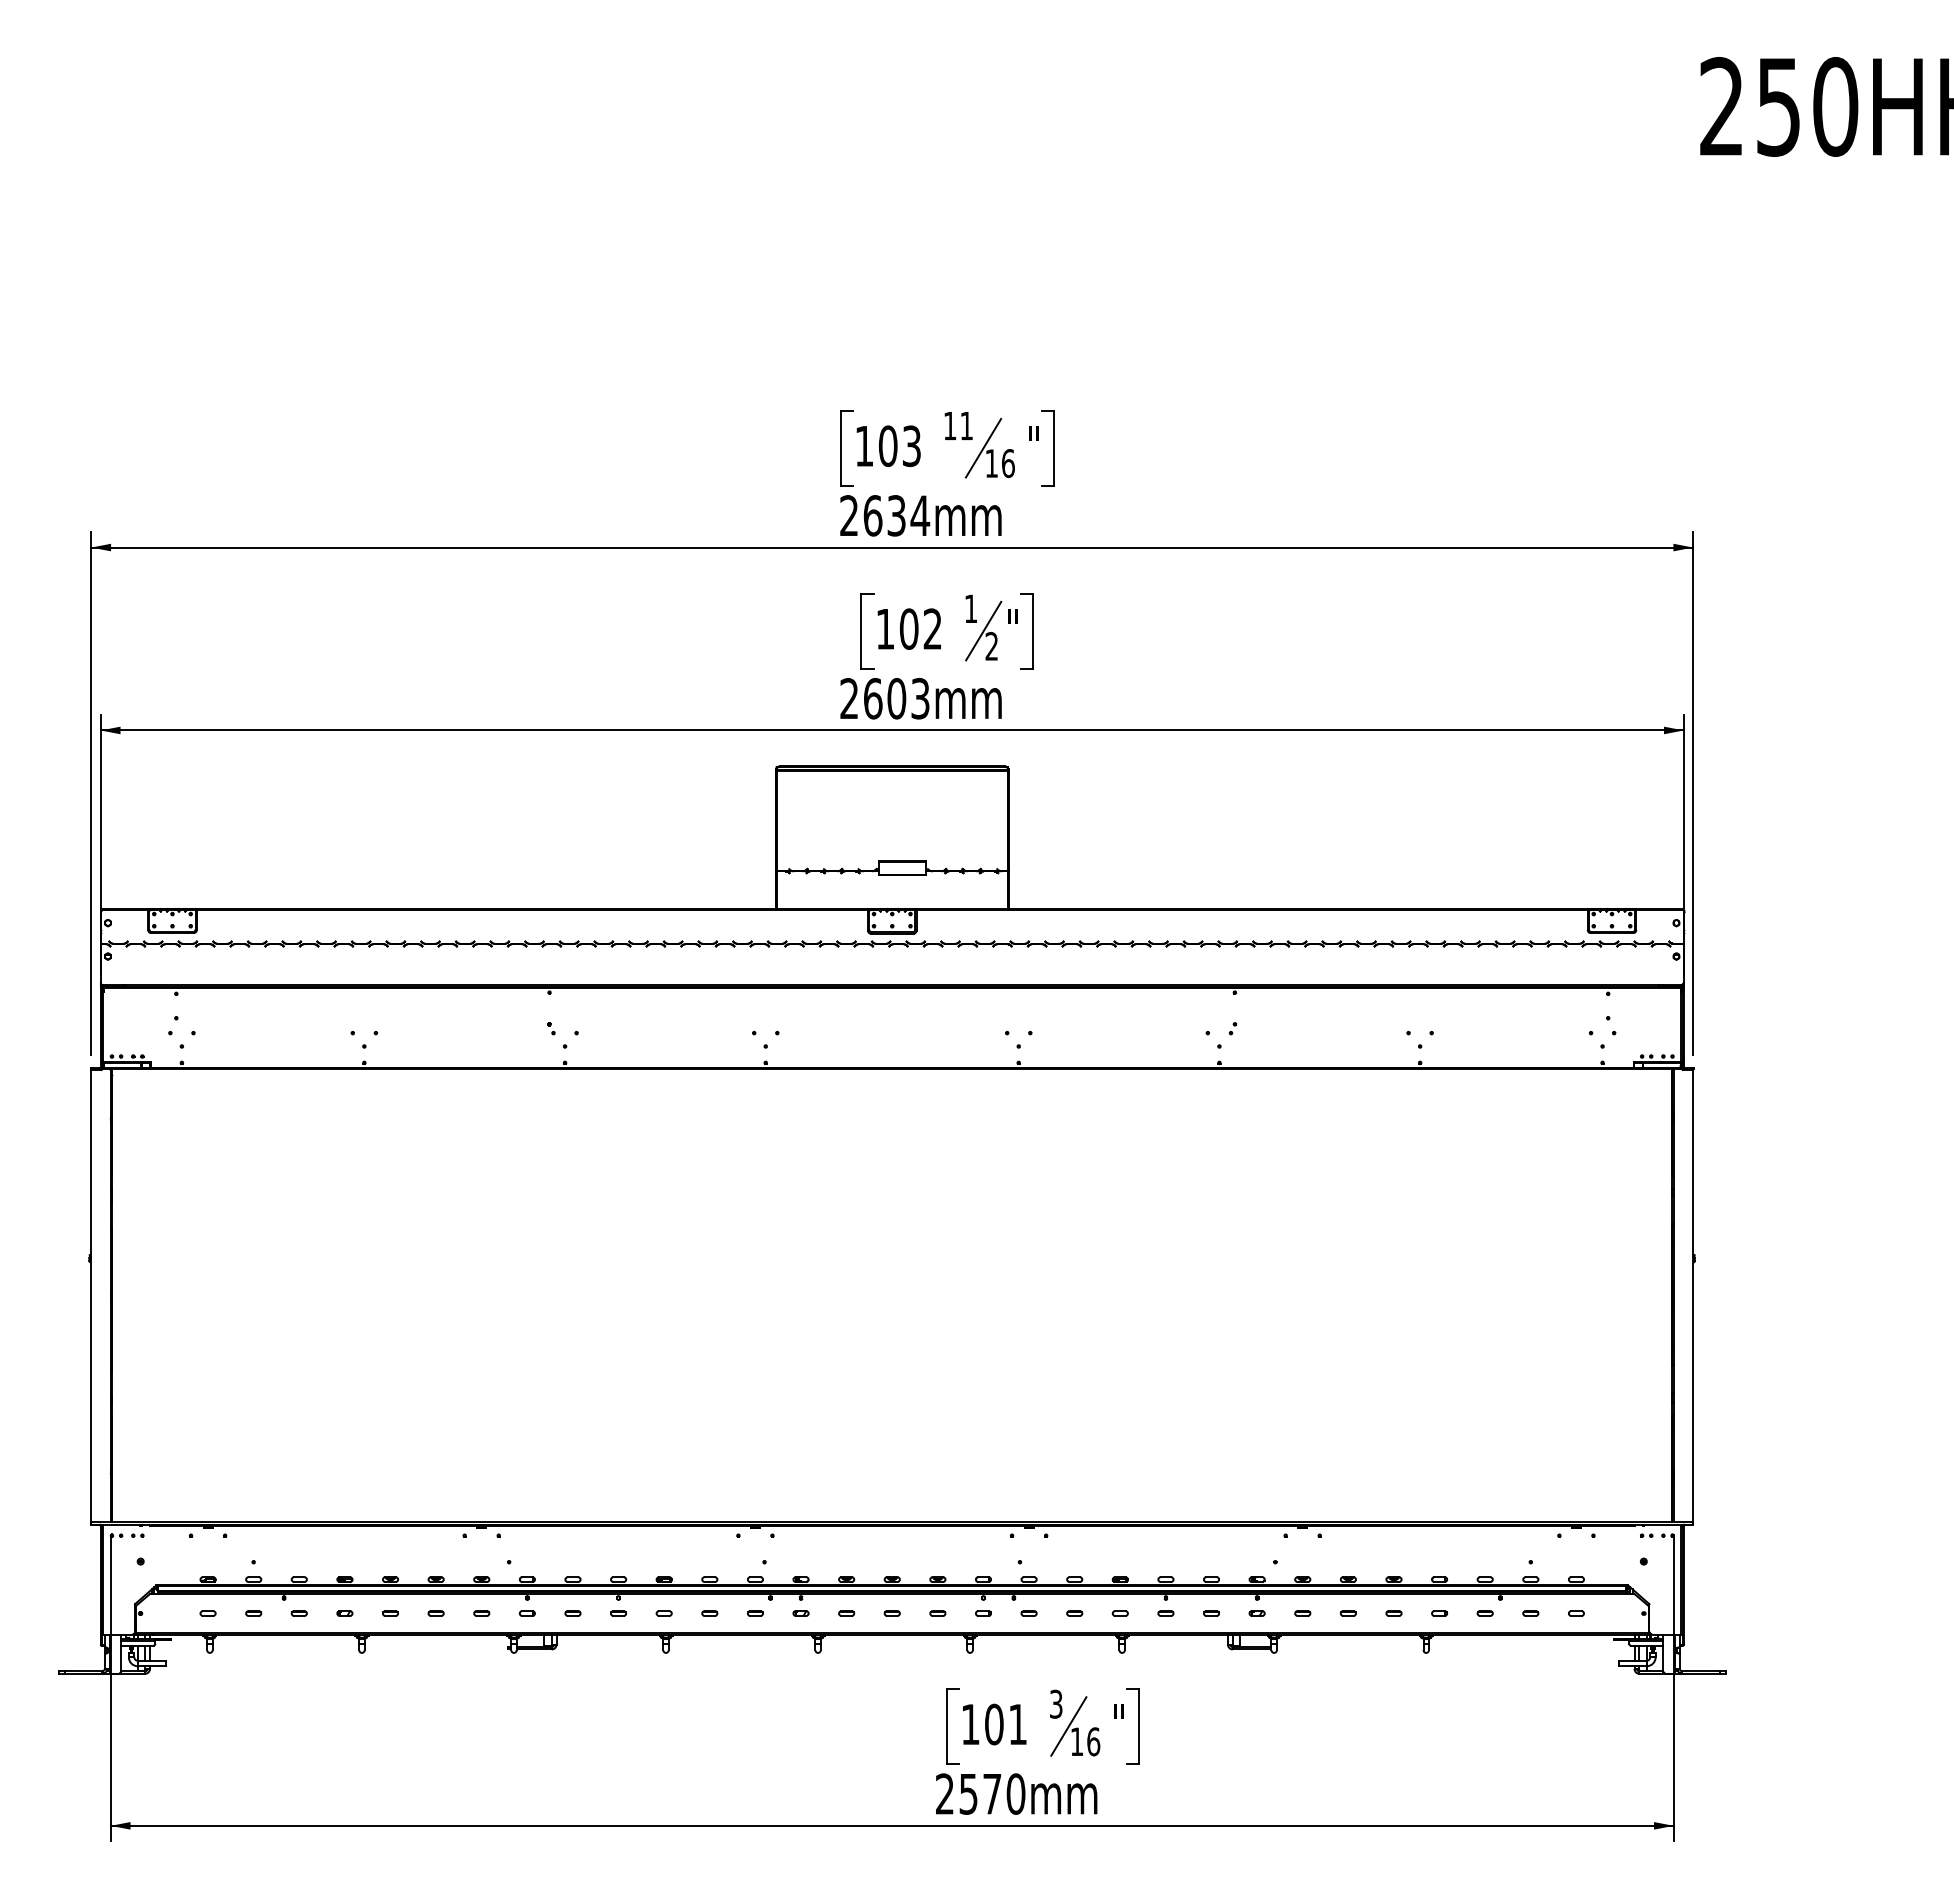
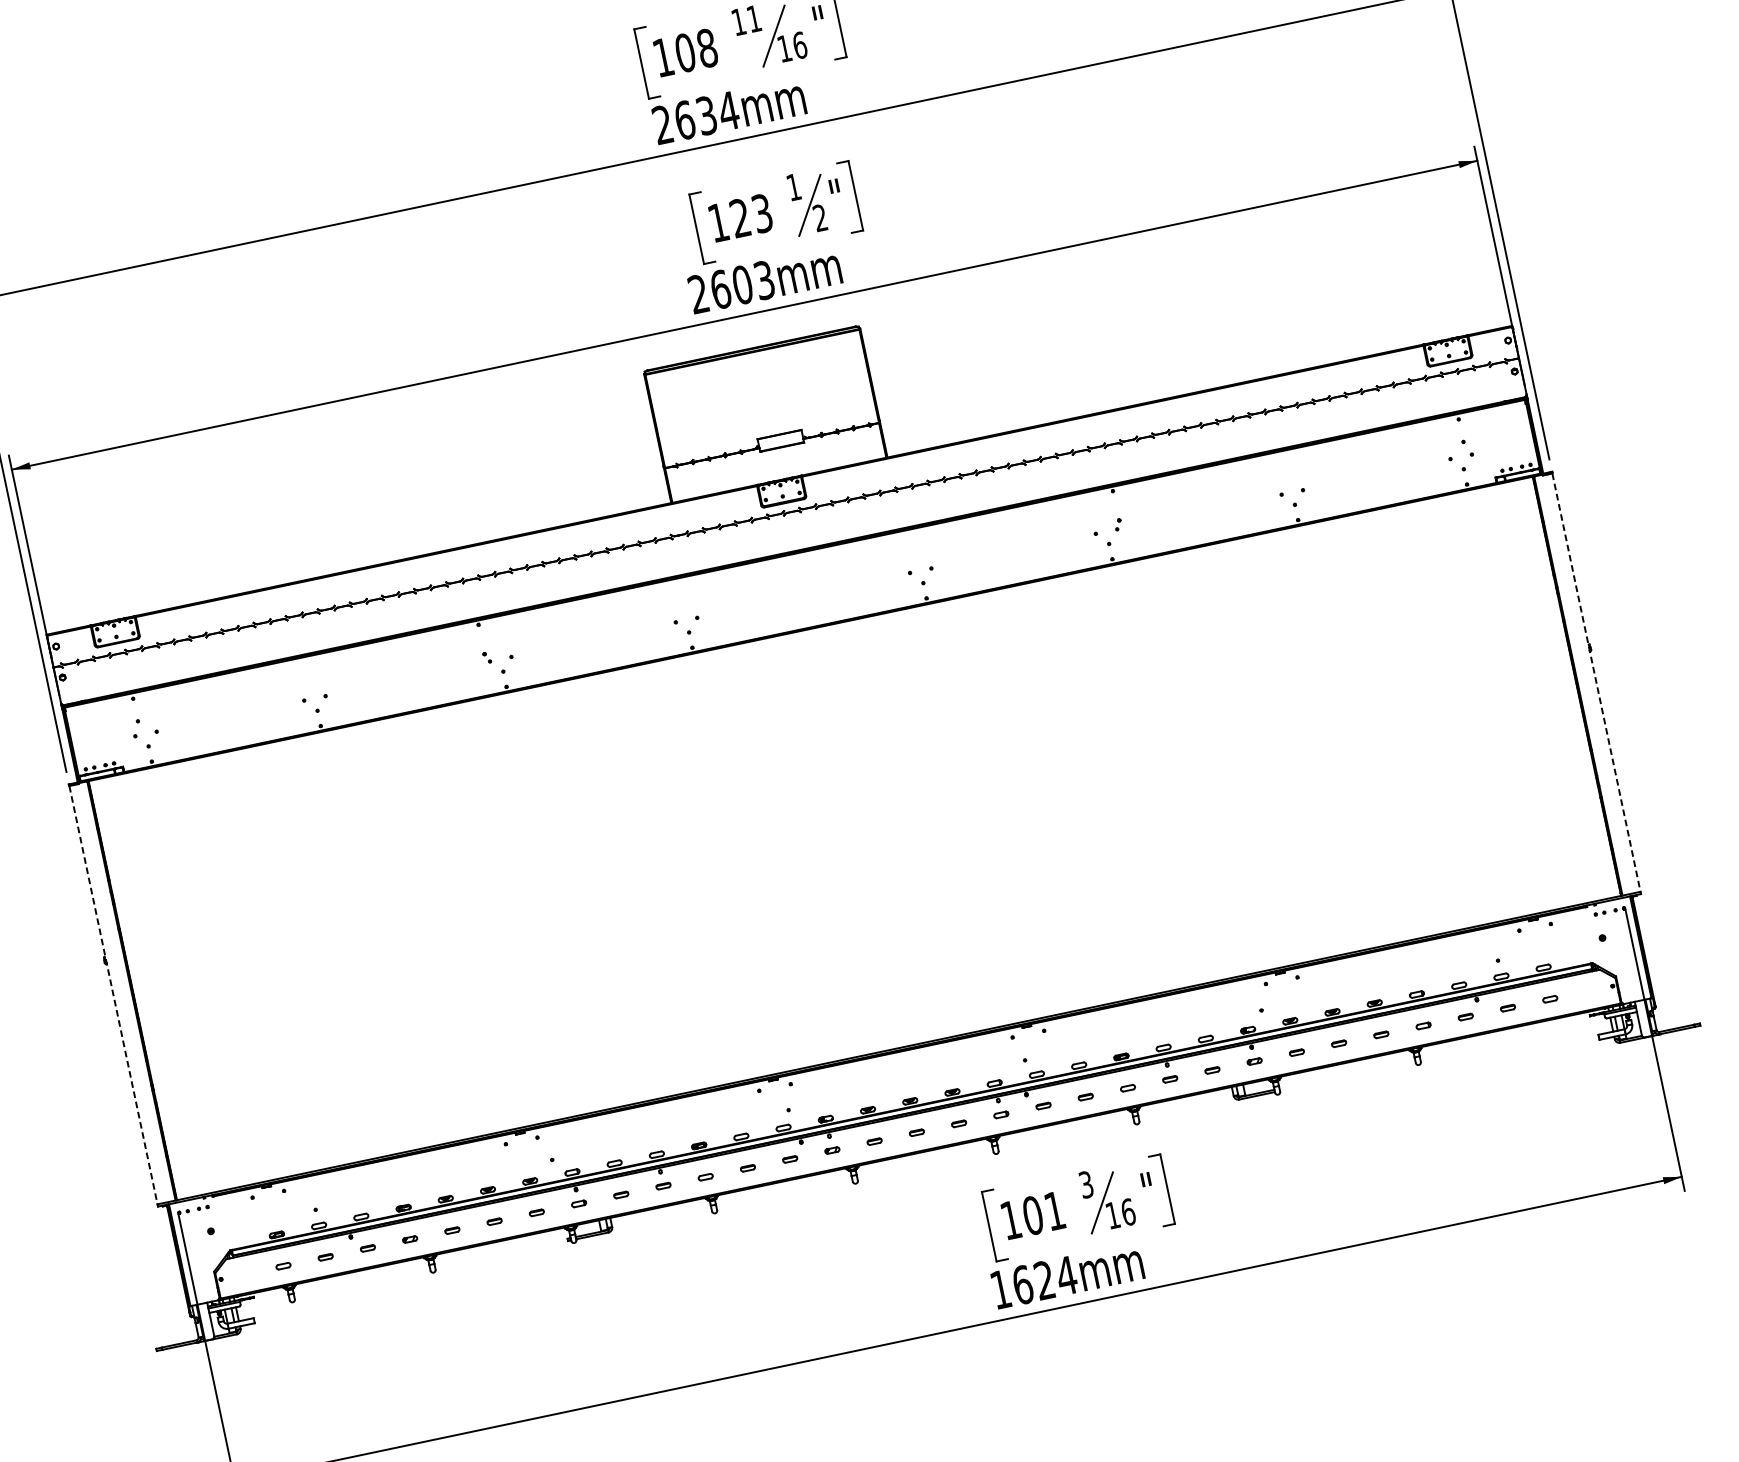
text: (911, 446) -> (707, 48), 103 -> 108
text: (920, 628) -> (750, 215), 102 -> 123
line: (91, 1296) -> (113, 995), solid -> dashed
line: (1693, 1296) -> (1596, 682), solid -> dashed
text: (980, 1793) -> (1033, 1282), 2570mm -> 1624mm

